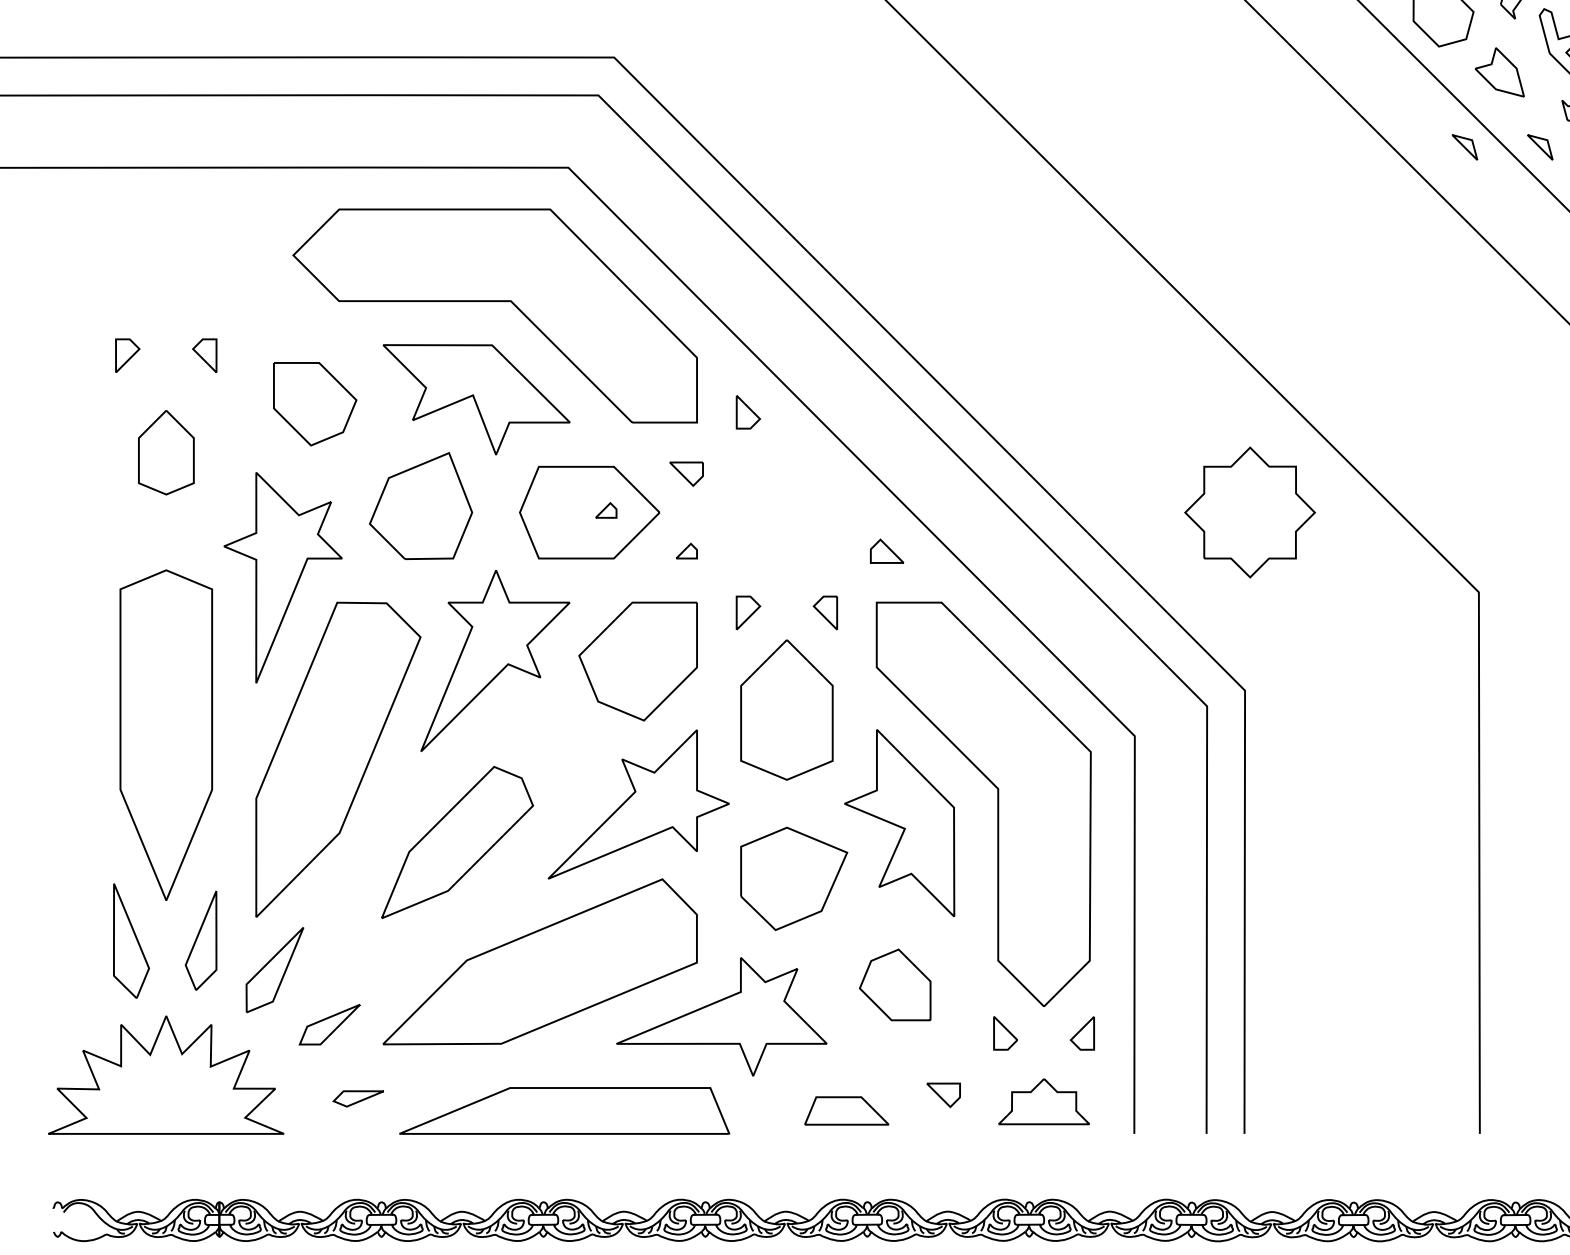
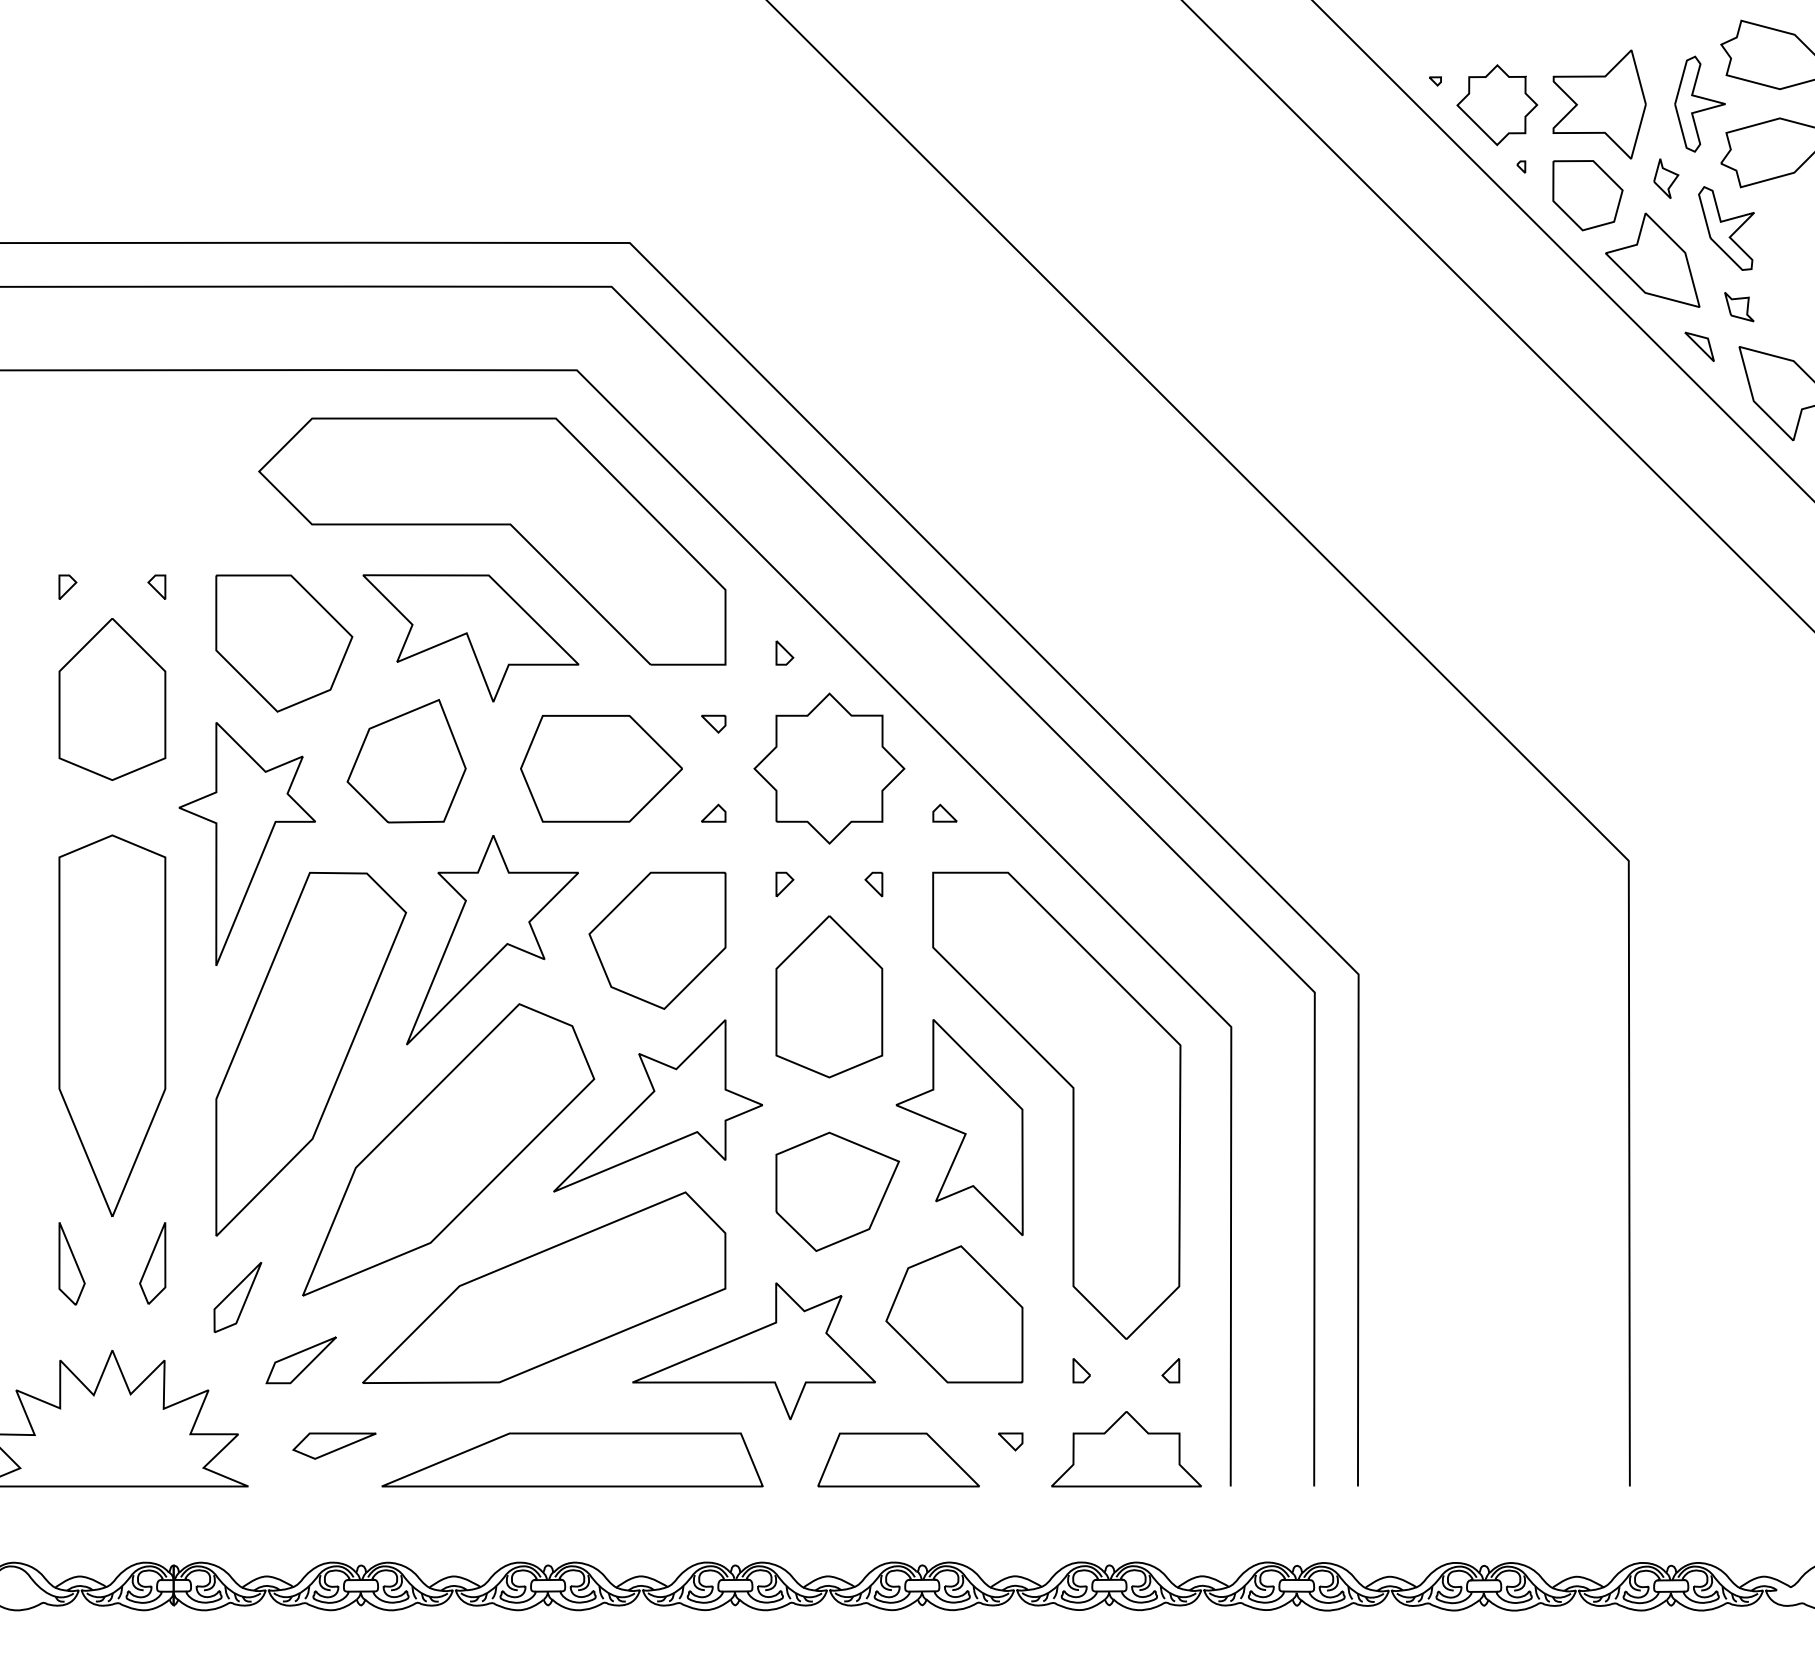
part: (1499, 71) -> (1652, 259), size x1.67
part: (1464, 147) -> (1612, 346), removed
part: (127, 354) -> (67, 586), size x0.62
part: (204, 354) -> (156, 586), size x0.62
part: (315, 404) -> (284, 643), size x1.43
part: (748, 411) -> (784, 652), size x0.62
part: (166, 452) -> (112, 699), size x1.67
part: (686, 473) -> (713, 723), size x0.62
part: (606, 509) -> (620, 765), removed
part: (1250, 512) -> (829, 768), moved
part: (886, 550) -> (944, 812), size x0.62
part: (748, 612) -> (784, 884), size x0.62
part: (825, 612) -> (873, 884), size x0.62
part: (457, 842) -> (448, 1149), size x1.67
part: (130, 940) -> (71, 1263), size x0.62
part: (201, 940) -> (152, 1263), size x0.71
part: (274, 970) -> (237, 1297), size x0.71
part: (895, 985) -> (954, 1314), size x1.67
part: (1005, 1033) -> (1081, 1370), size x0.62
part: (1082, 1033) -> (1170, 1370), size x0.62
part: (943, 1094) -> (1010, 1441), size x0.62
part: (358, 1098) -> (334, 1445), size x1.43
part: (1044, 1101) -> (1126, 1449), size x1.43
part: (846, 1110) -> (898, 1459), size x1.67

